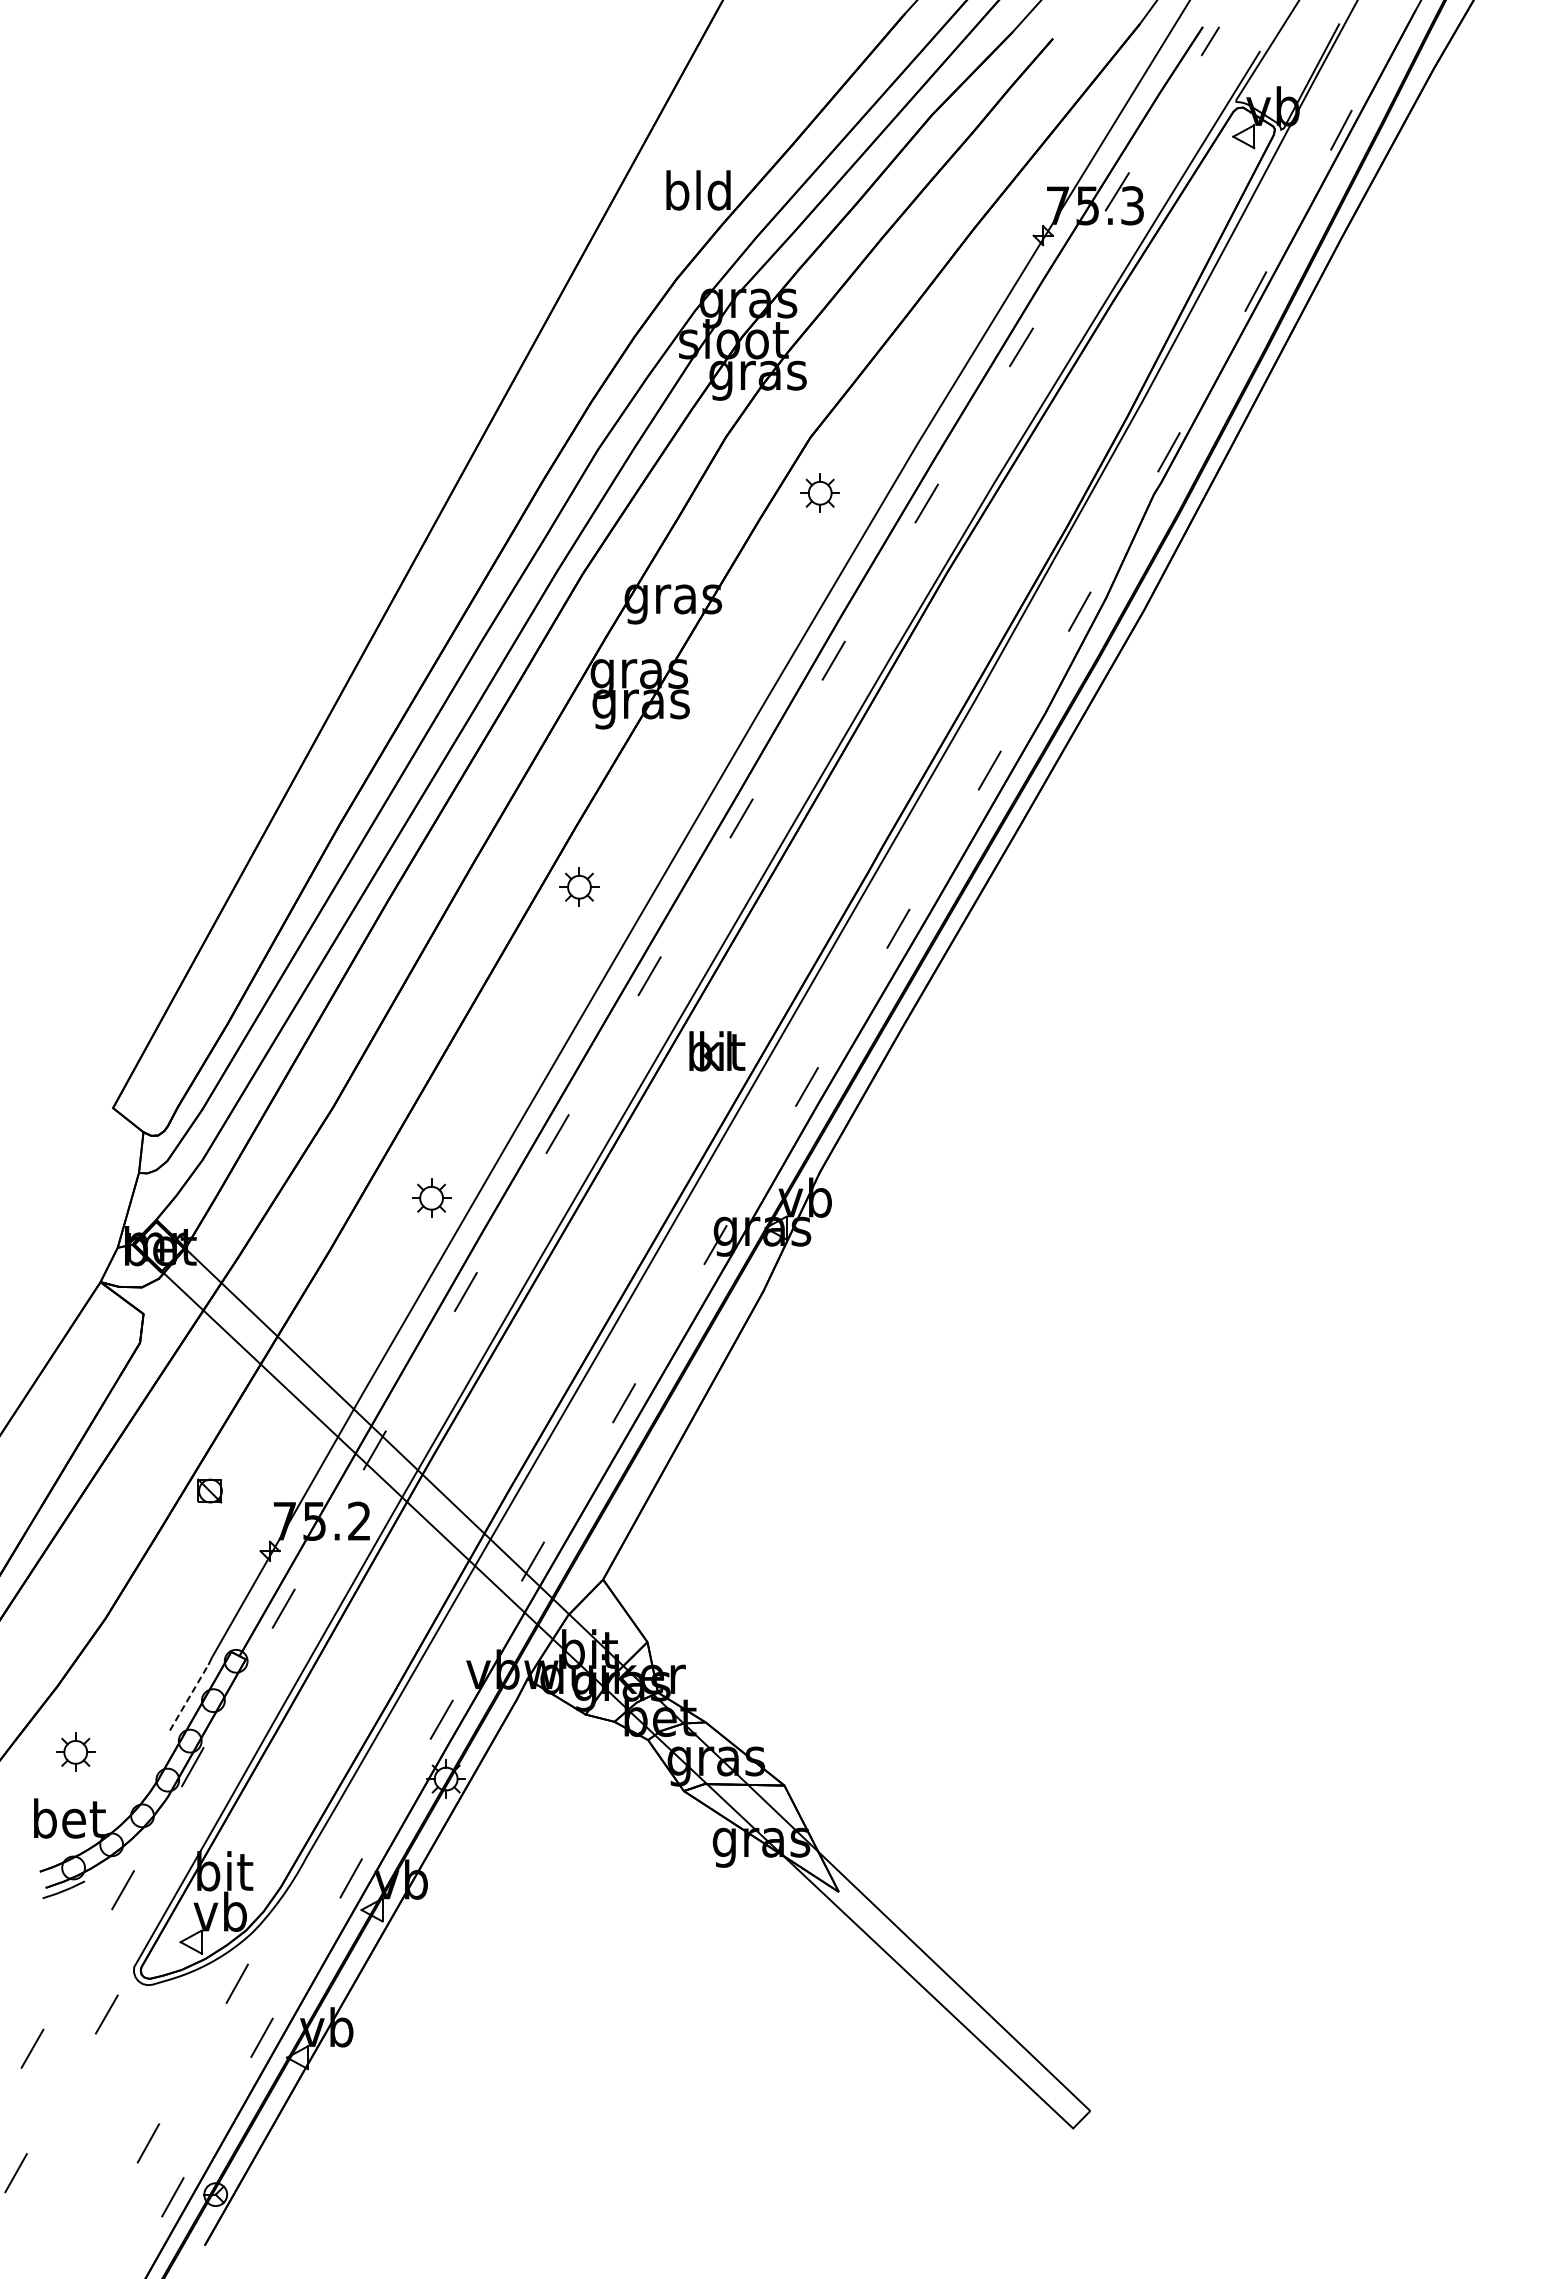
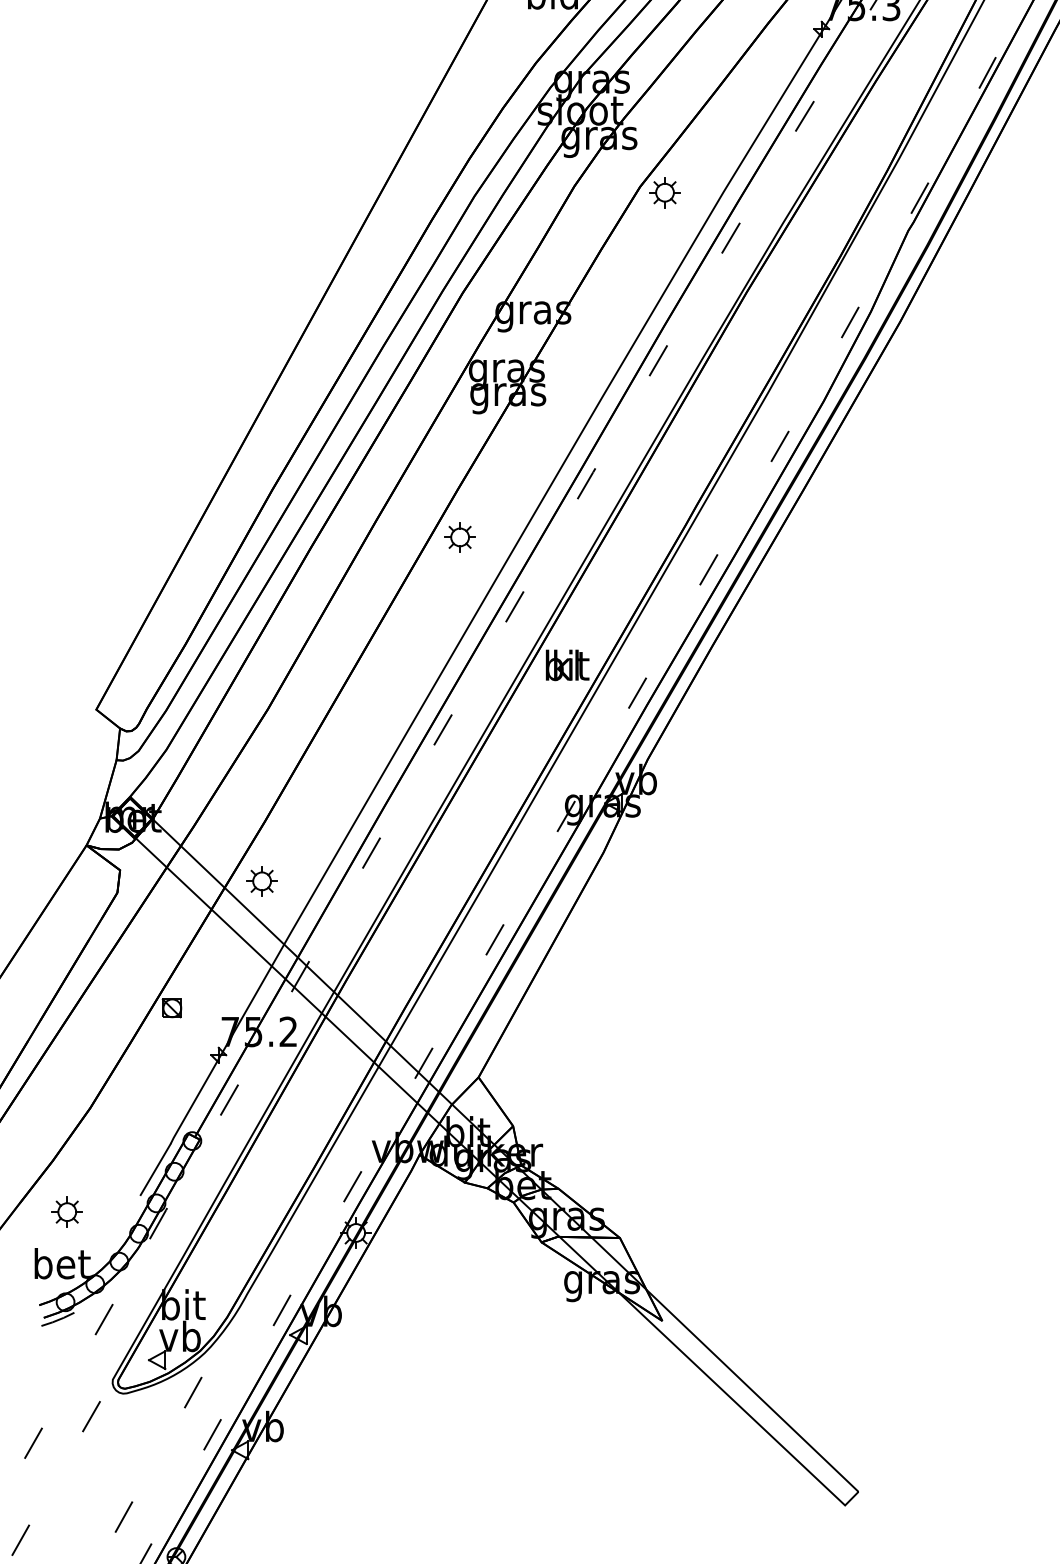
part: (819, 492) -> (664, 192), moved
part: (431, 1197) -> (262, 880), moved
line: (189, 1697) -> (155, 1169), dashed -> solid

